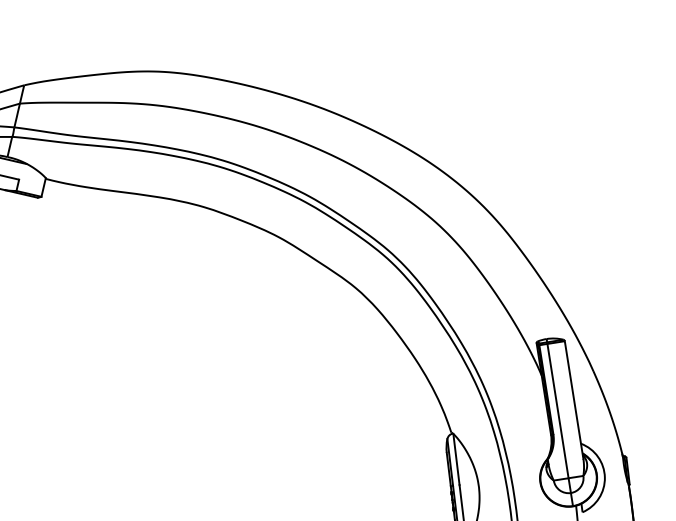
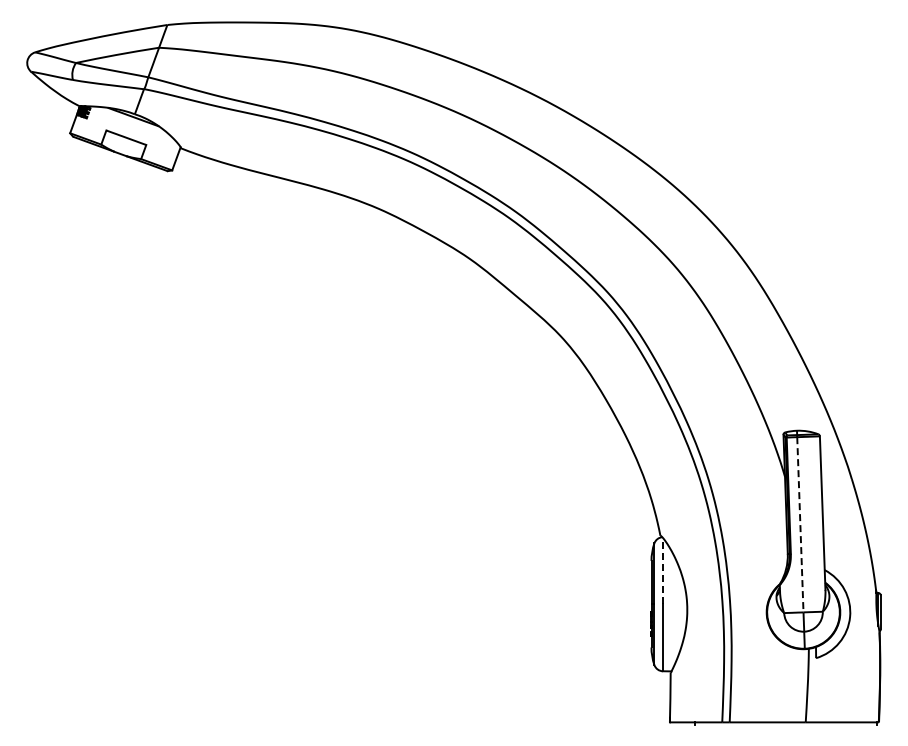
line: (558, 410) -> (800, 524), solid -> dashed
line: (456, 459) -> (662, 570), solid -> dashed

